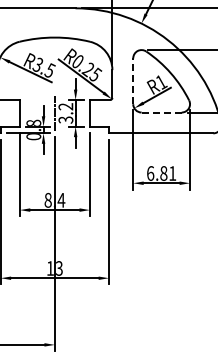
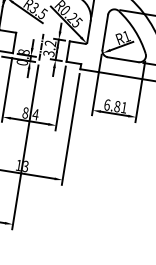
line: (133, 81) -> (105, 32), dashed -> solid
line: (161, 112) -> (123, 59), dashed -> solid

